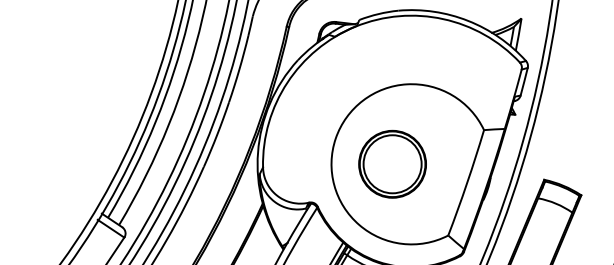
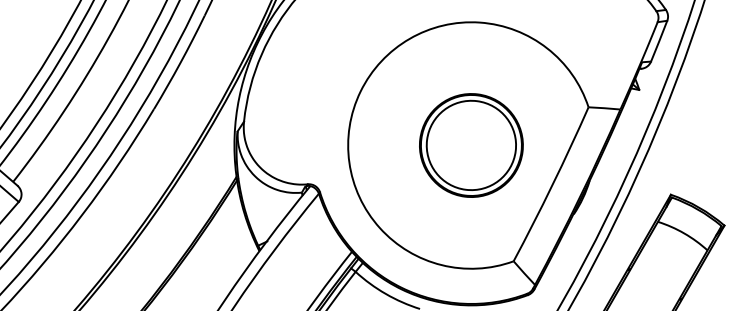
part: (392, 163) -> (471, 144), moved

